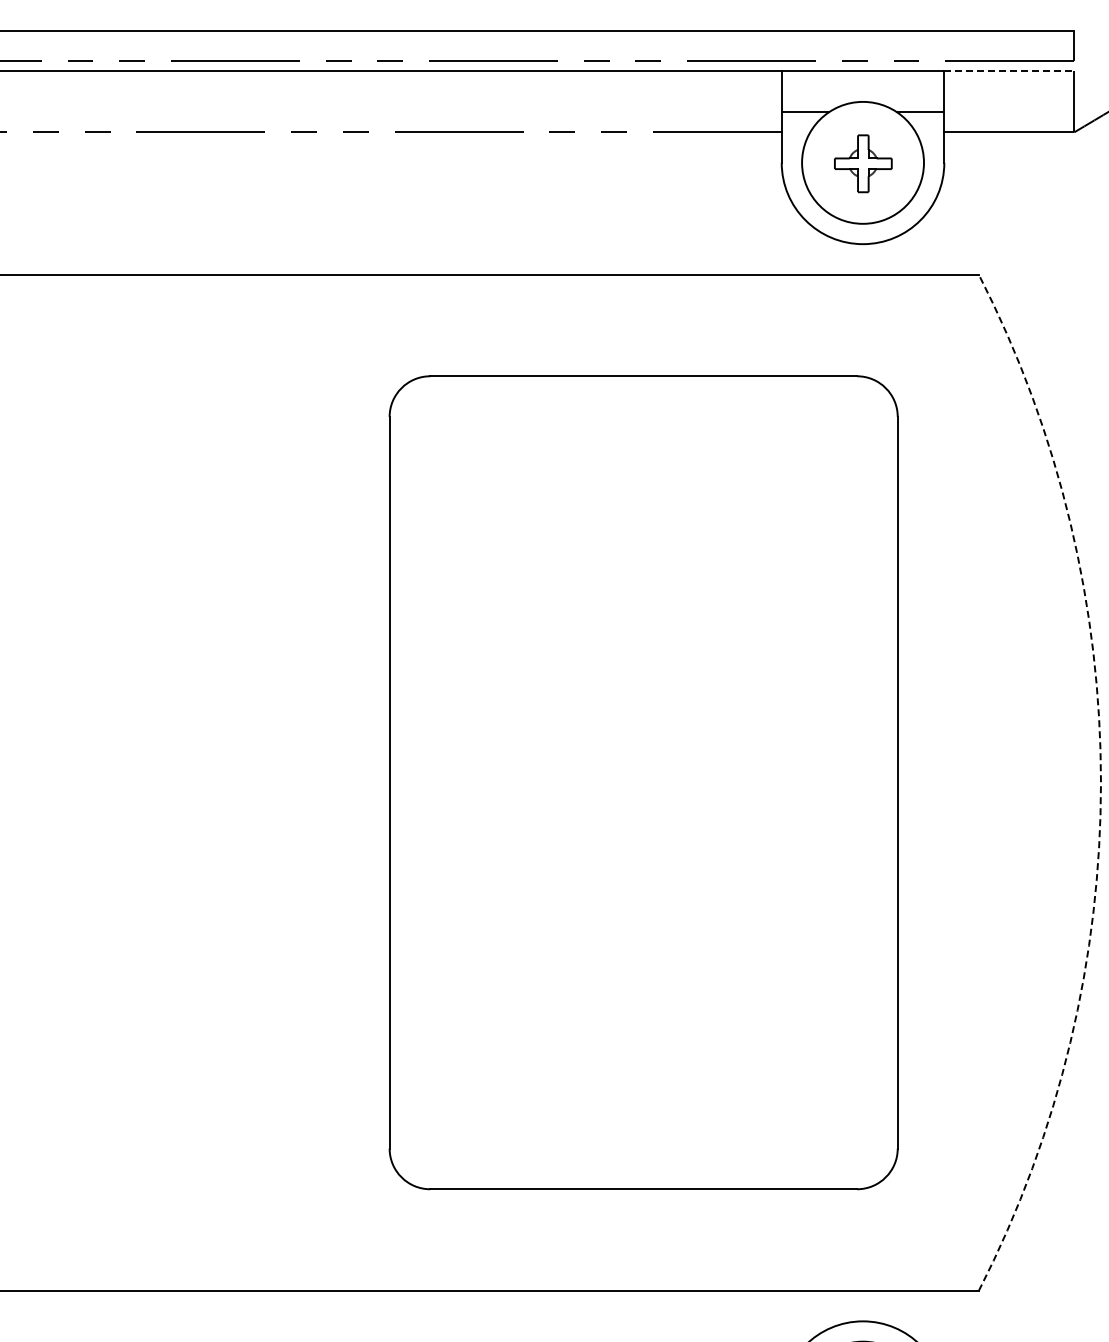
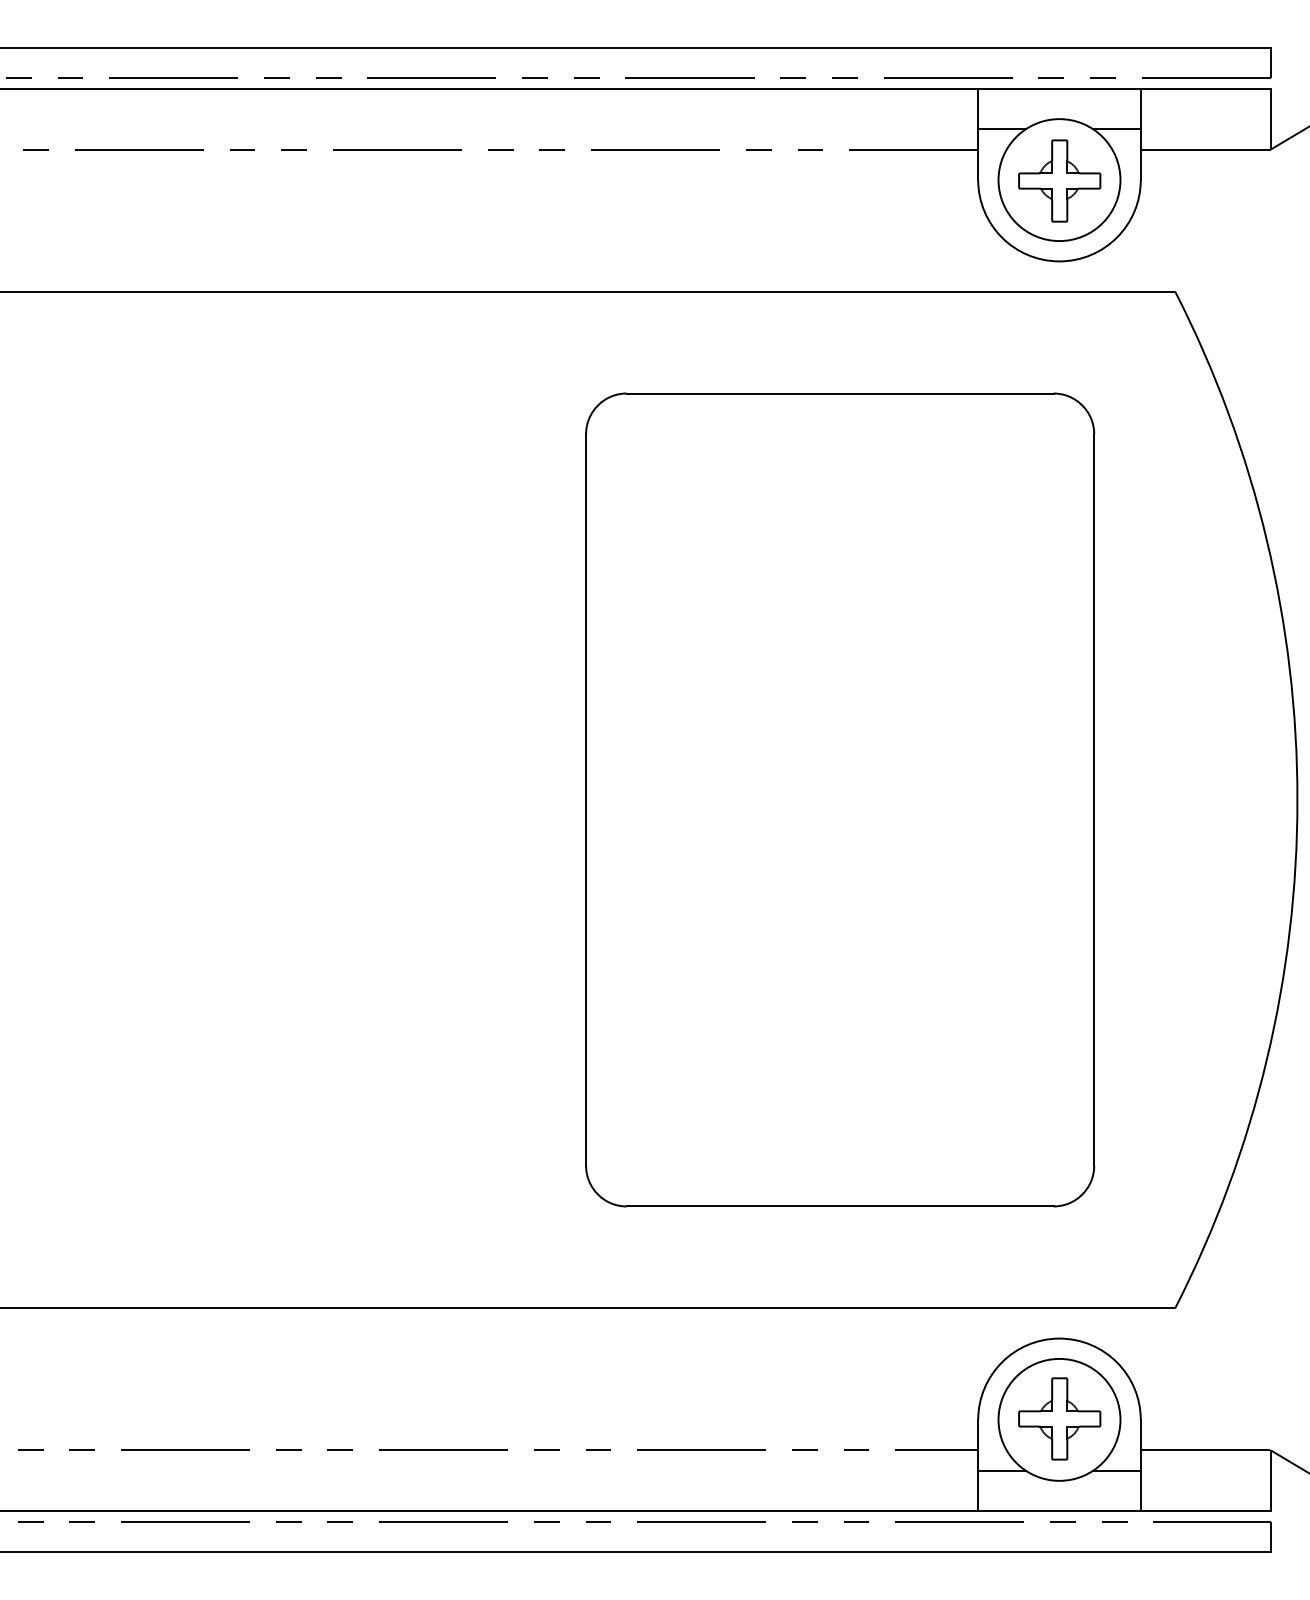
line: (1009, 71) -> (1205, 88), dashed -> solid
part: (863, 163) -> (1059, 180), size x1.43
arc: (1101, 783) -> (1297, 800), dashed -> solid

